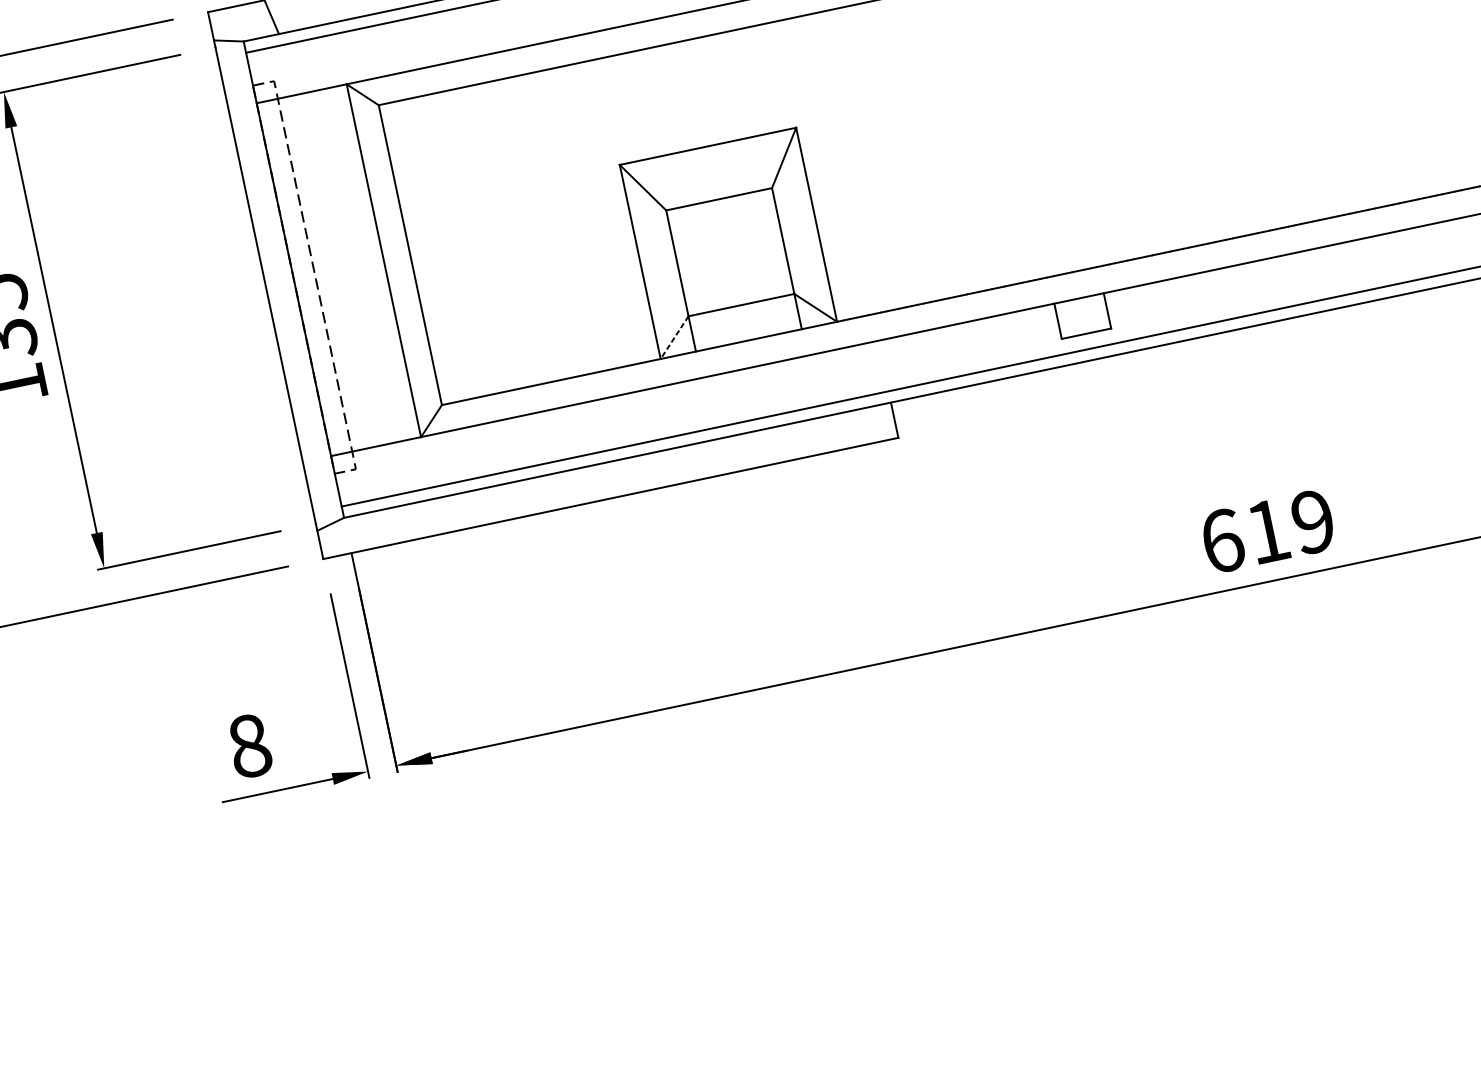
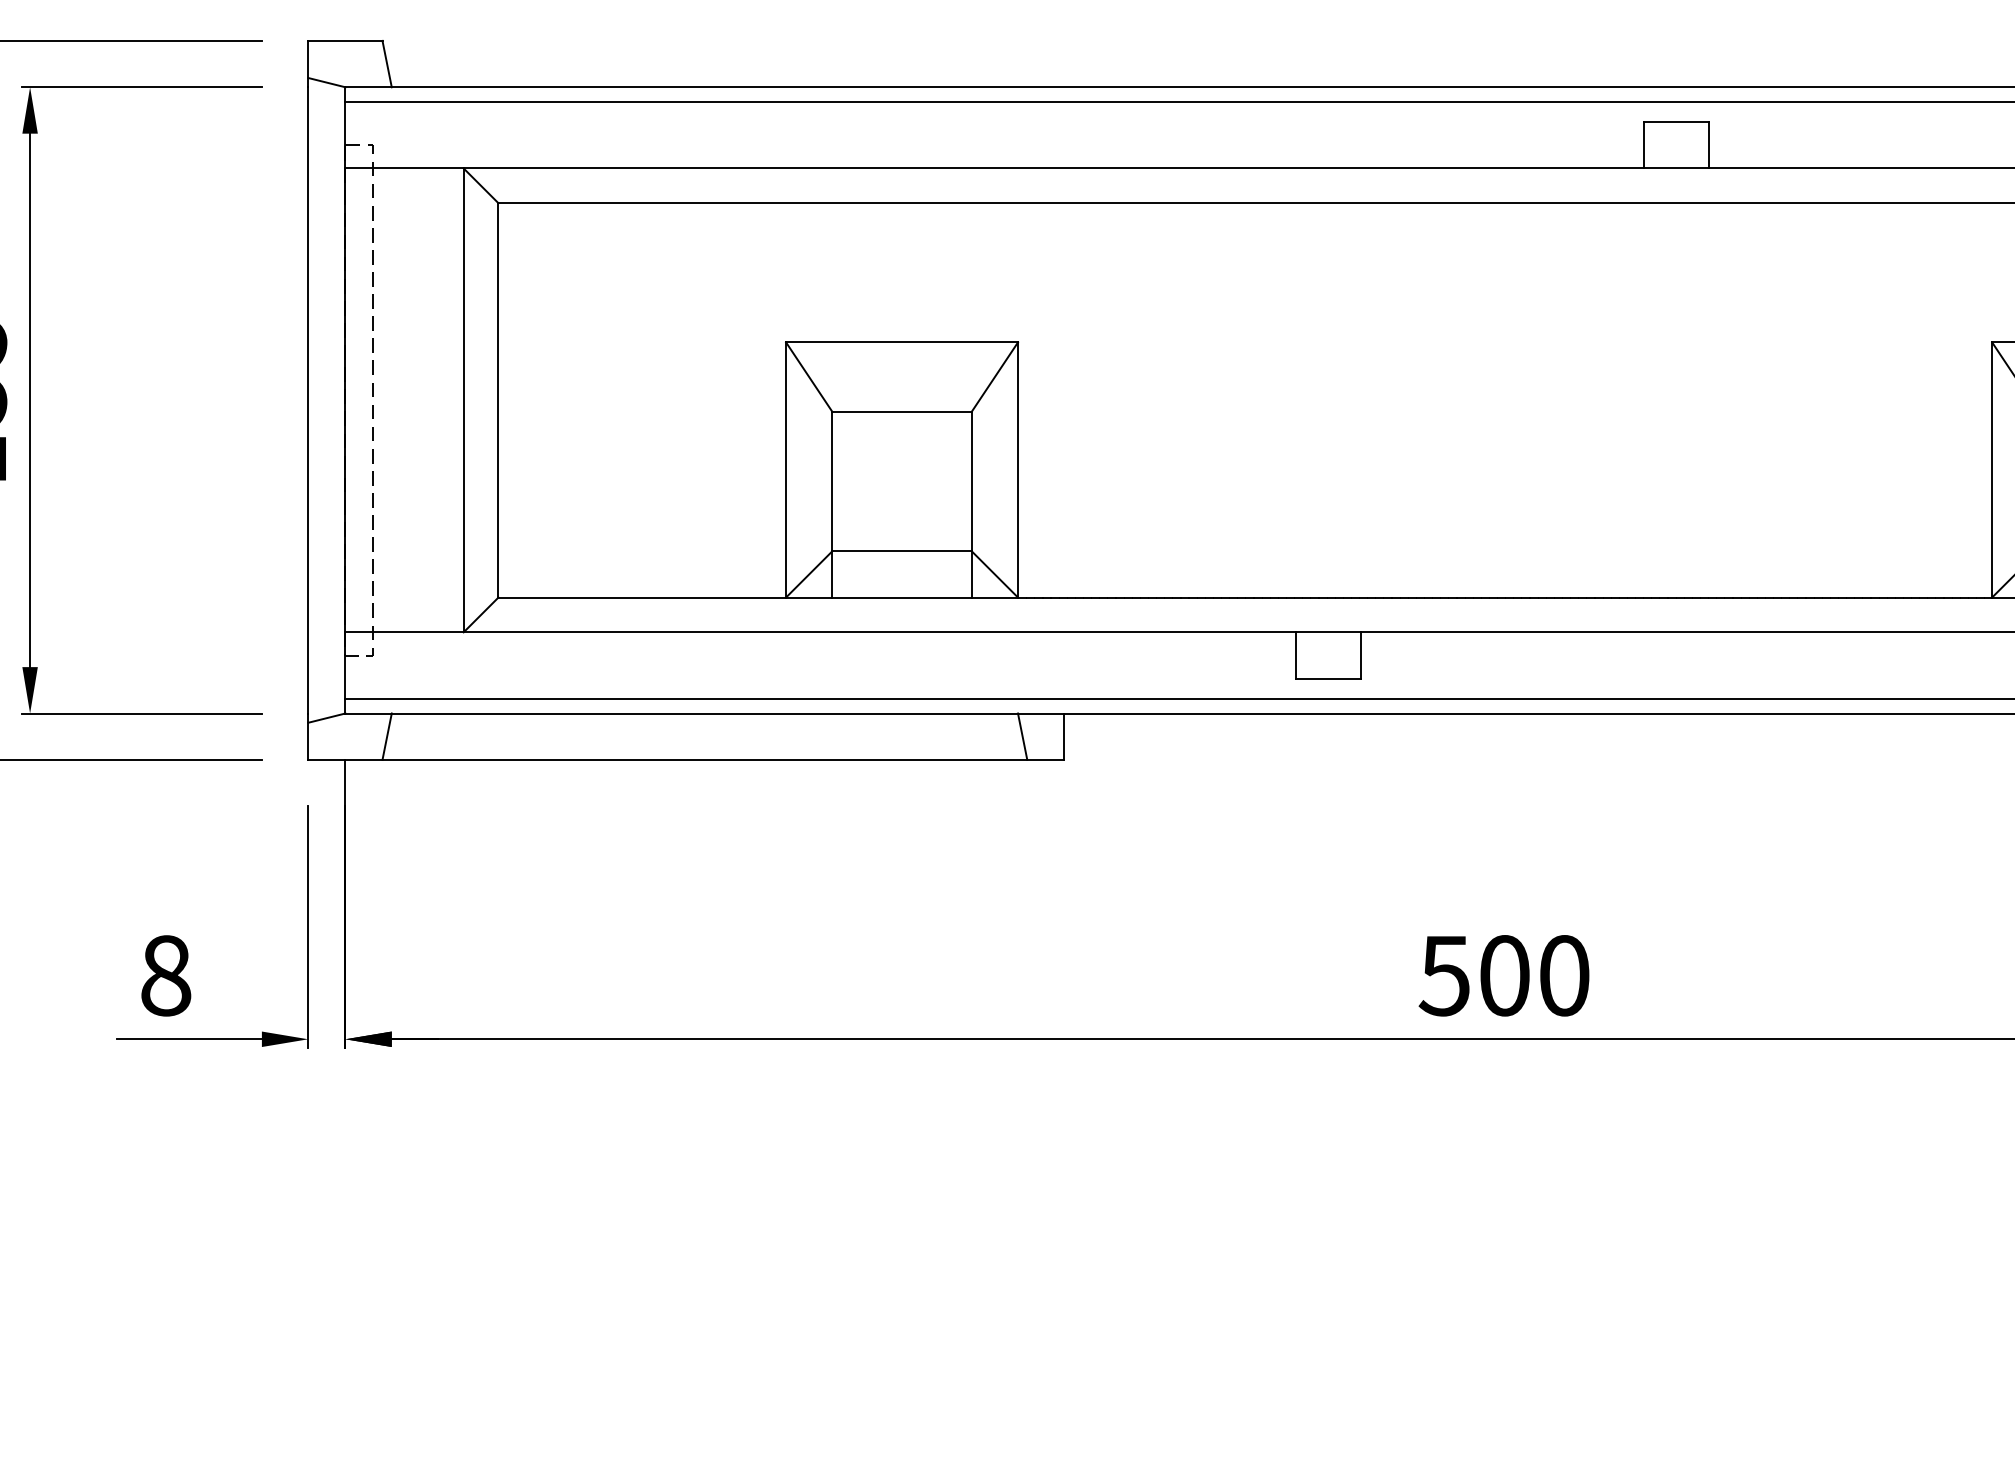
line: (674, 337) -> (809, 574), dashed -> solid
line: (862, 426) -> (1022, 736), added
line: (379, 528) -> (386, 736), added
text: (1266, 531) -> (1503, 975), 619 -> 500

